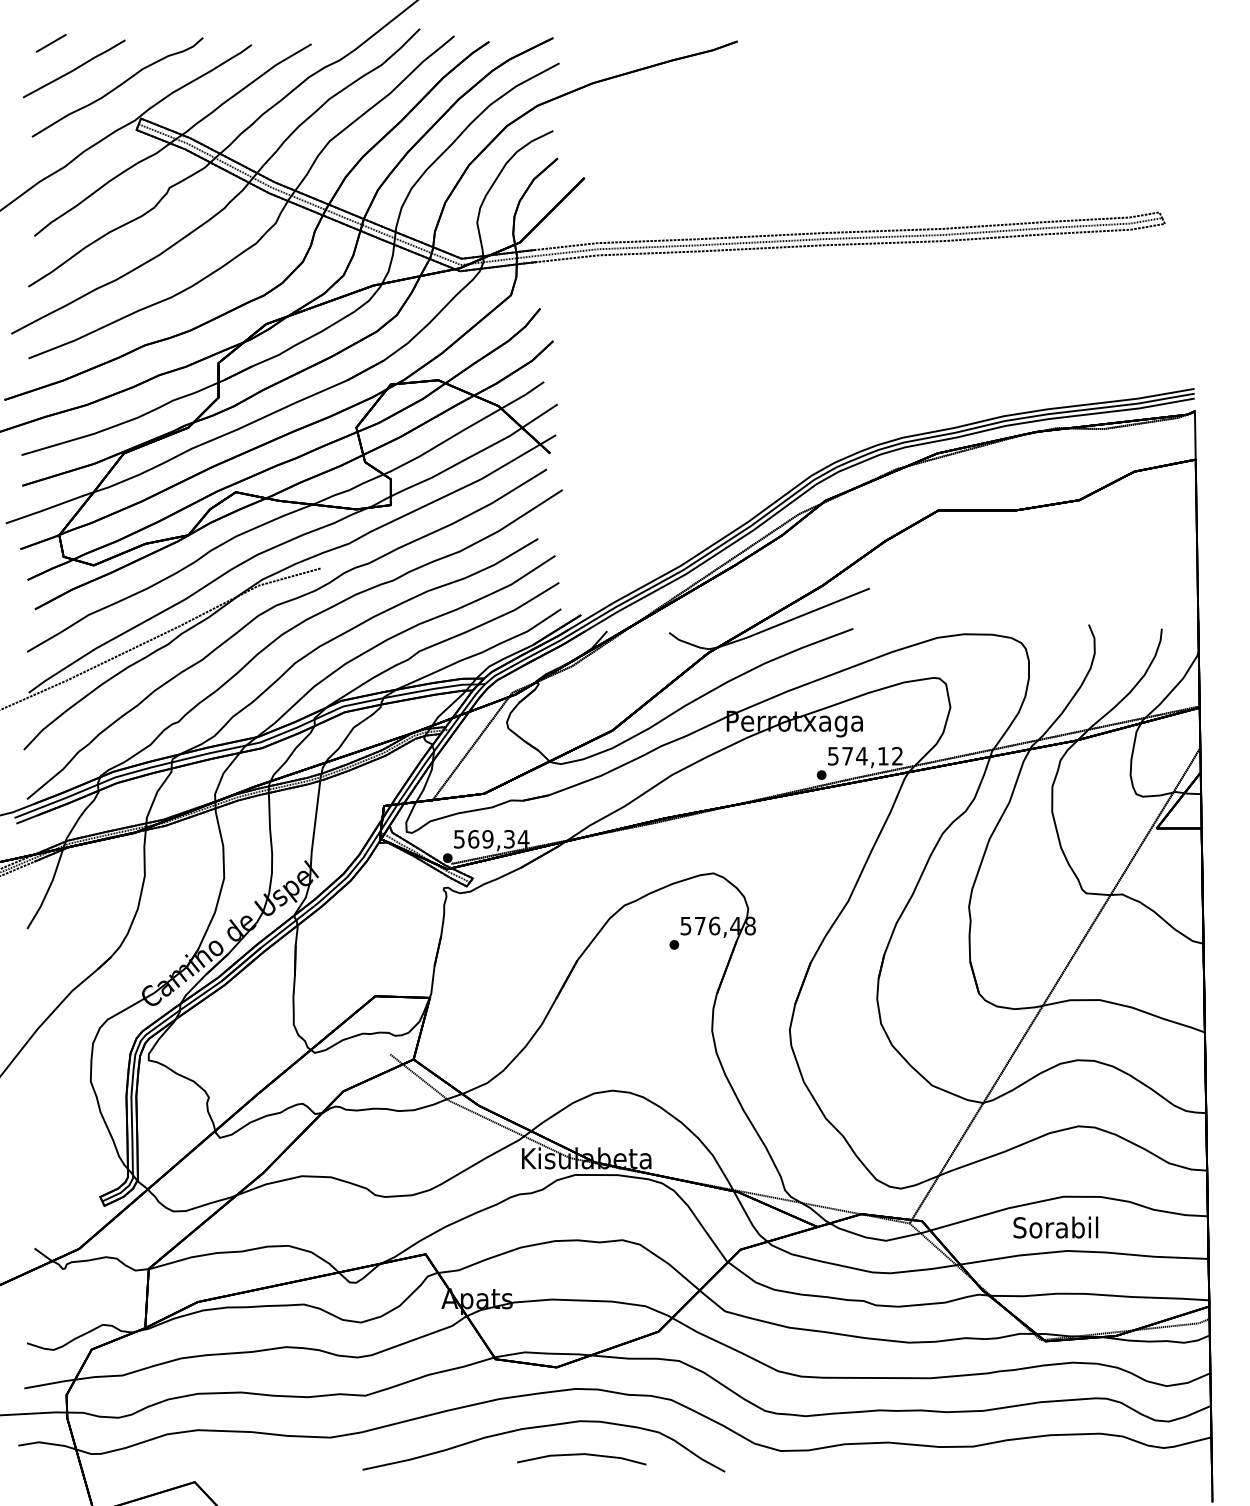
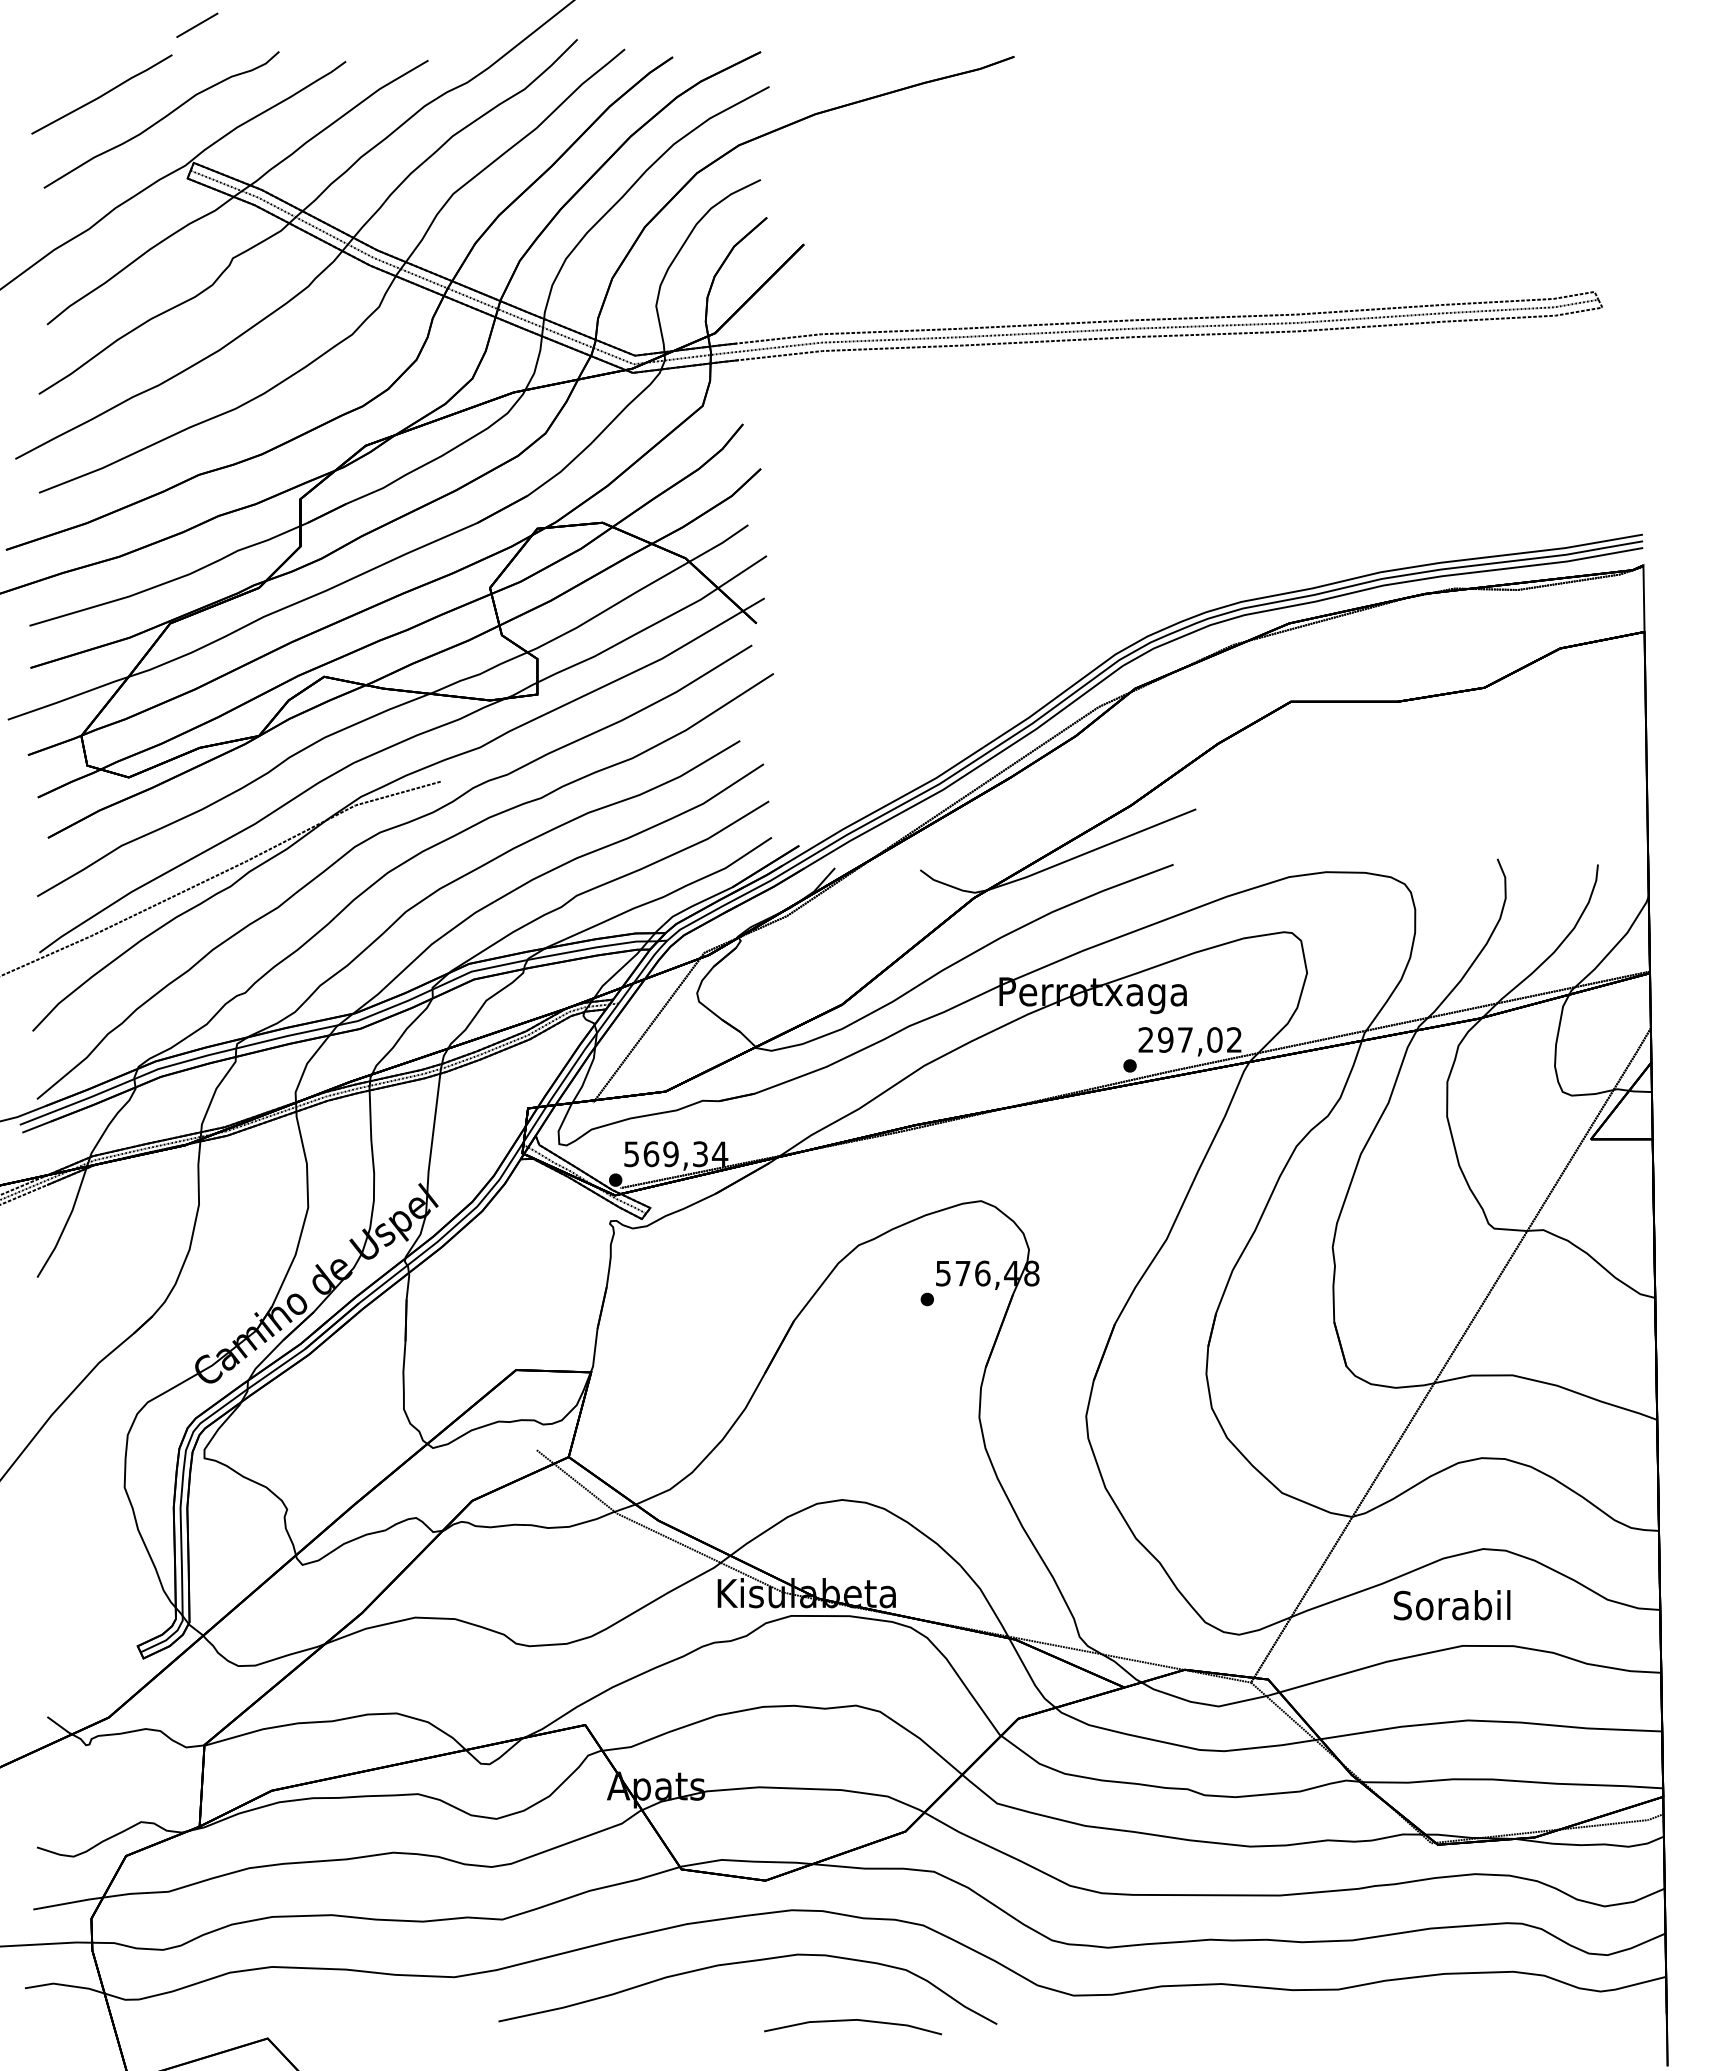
line: (51, 42) -> (197, 24), moved
text: (858, 755) -> (1180, 1039), 574,12 -> 297,02
text: (1056, 1227) -> (1452, 1605), moved
line: (579, 1455) -> (850, 2021), moved

